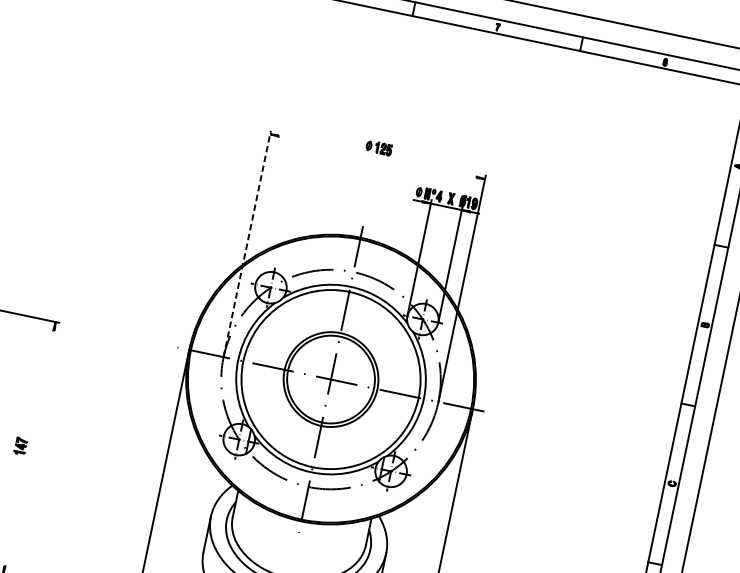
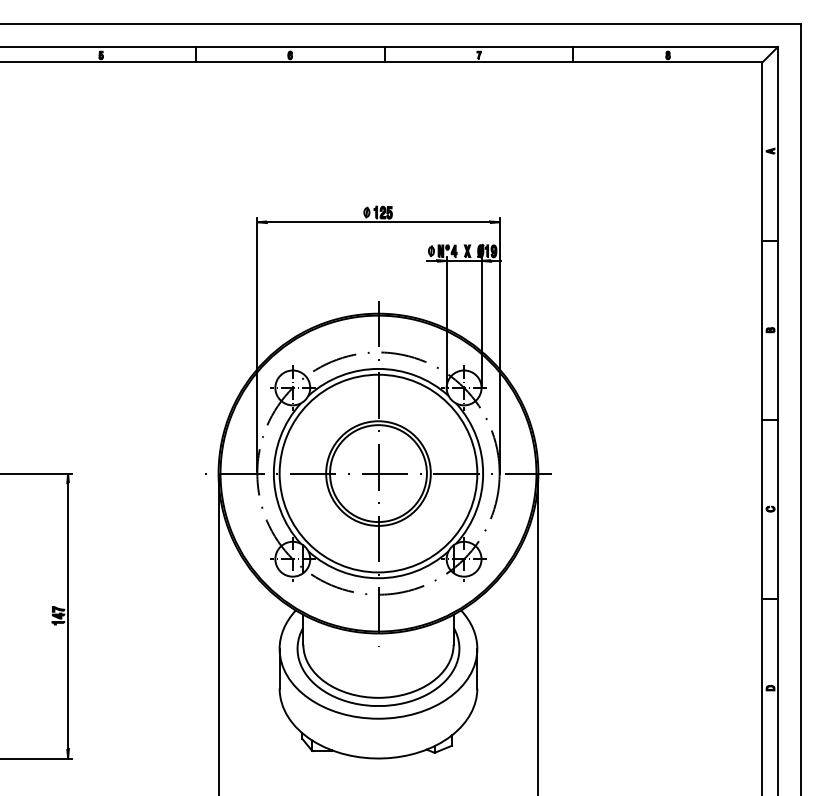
line: (377, 156) -> (378, 222), added
line: (247, 243) -> (257, 345), dashed -> solid
line: (29, 447) -> (68, 615), added

